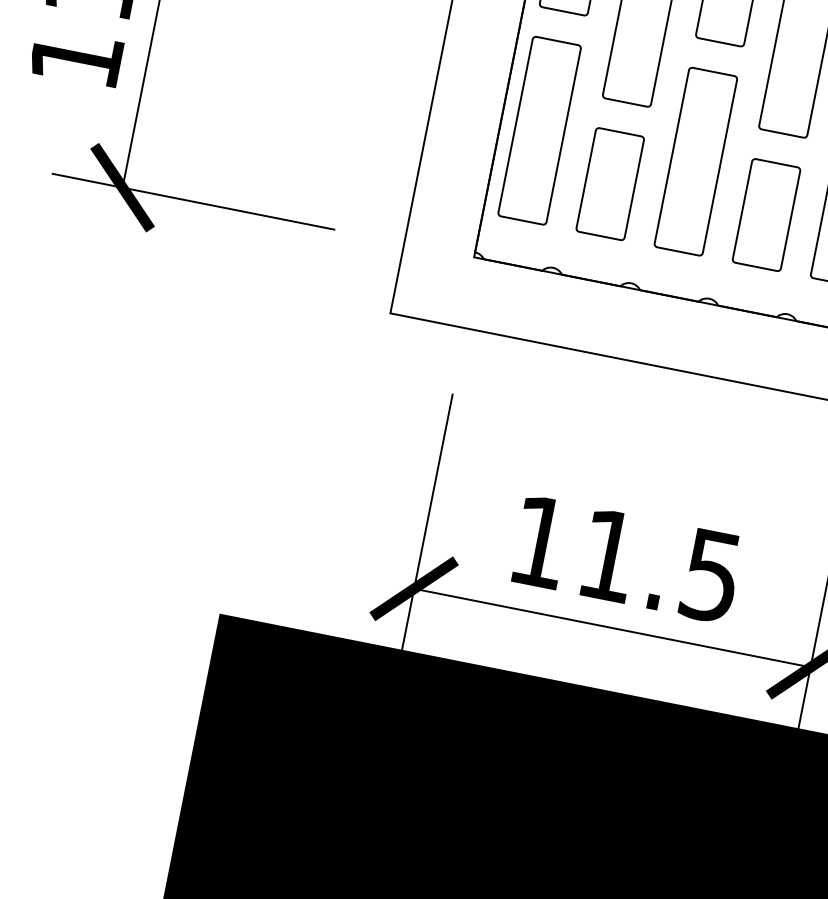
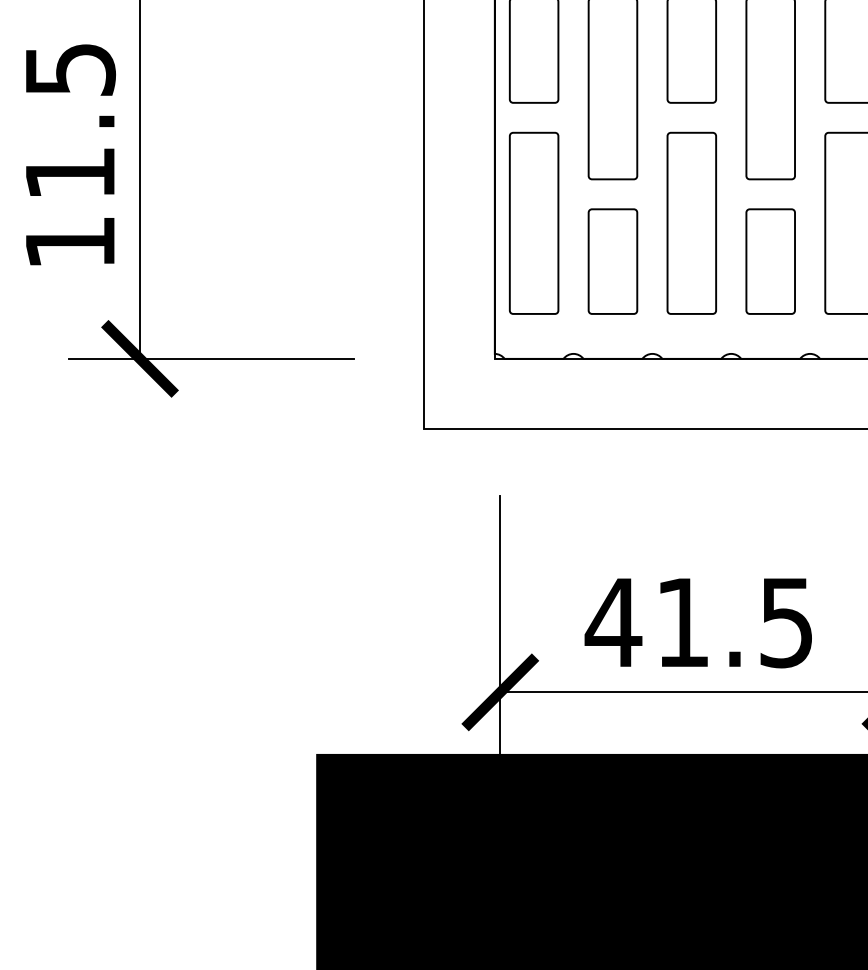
text: (539, 541) -> (613, 622), 11.5 -> 41.5

